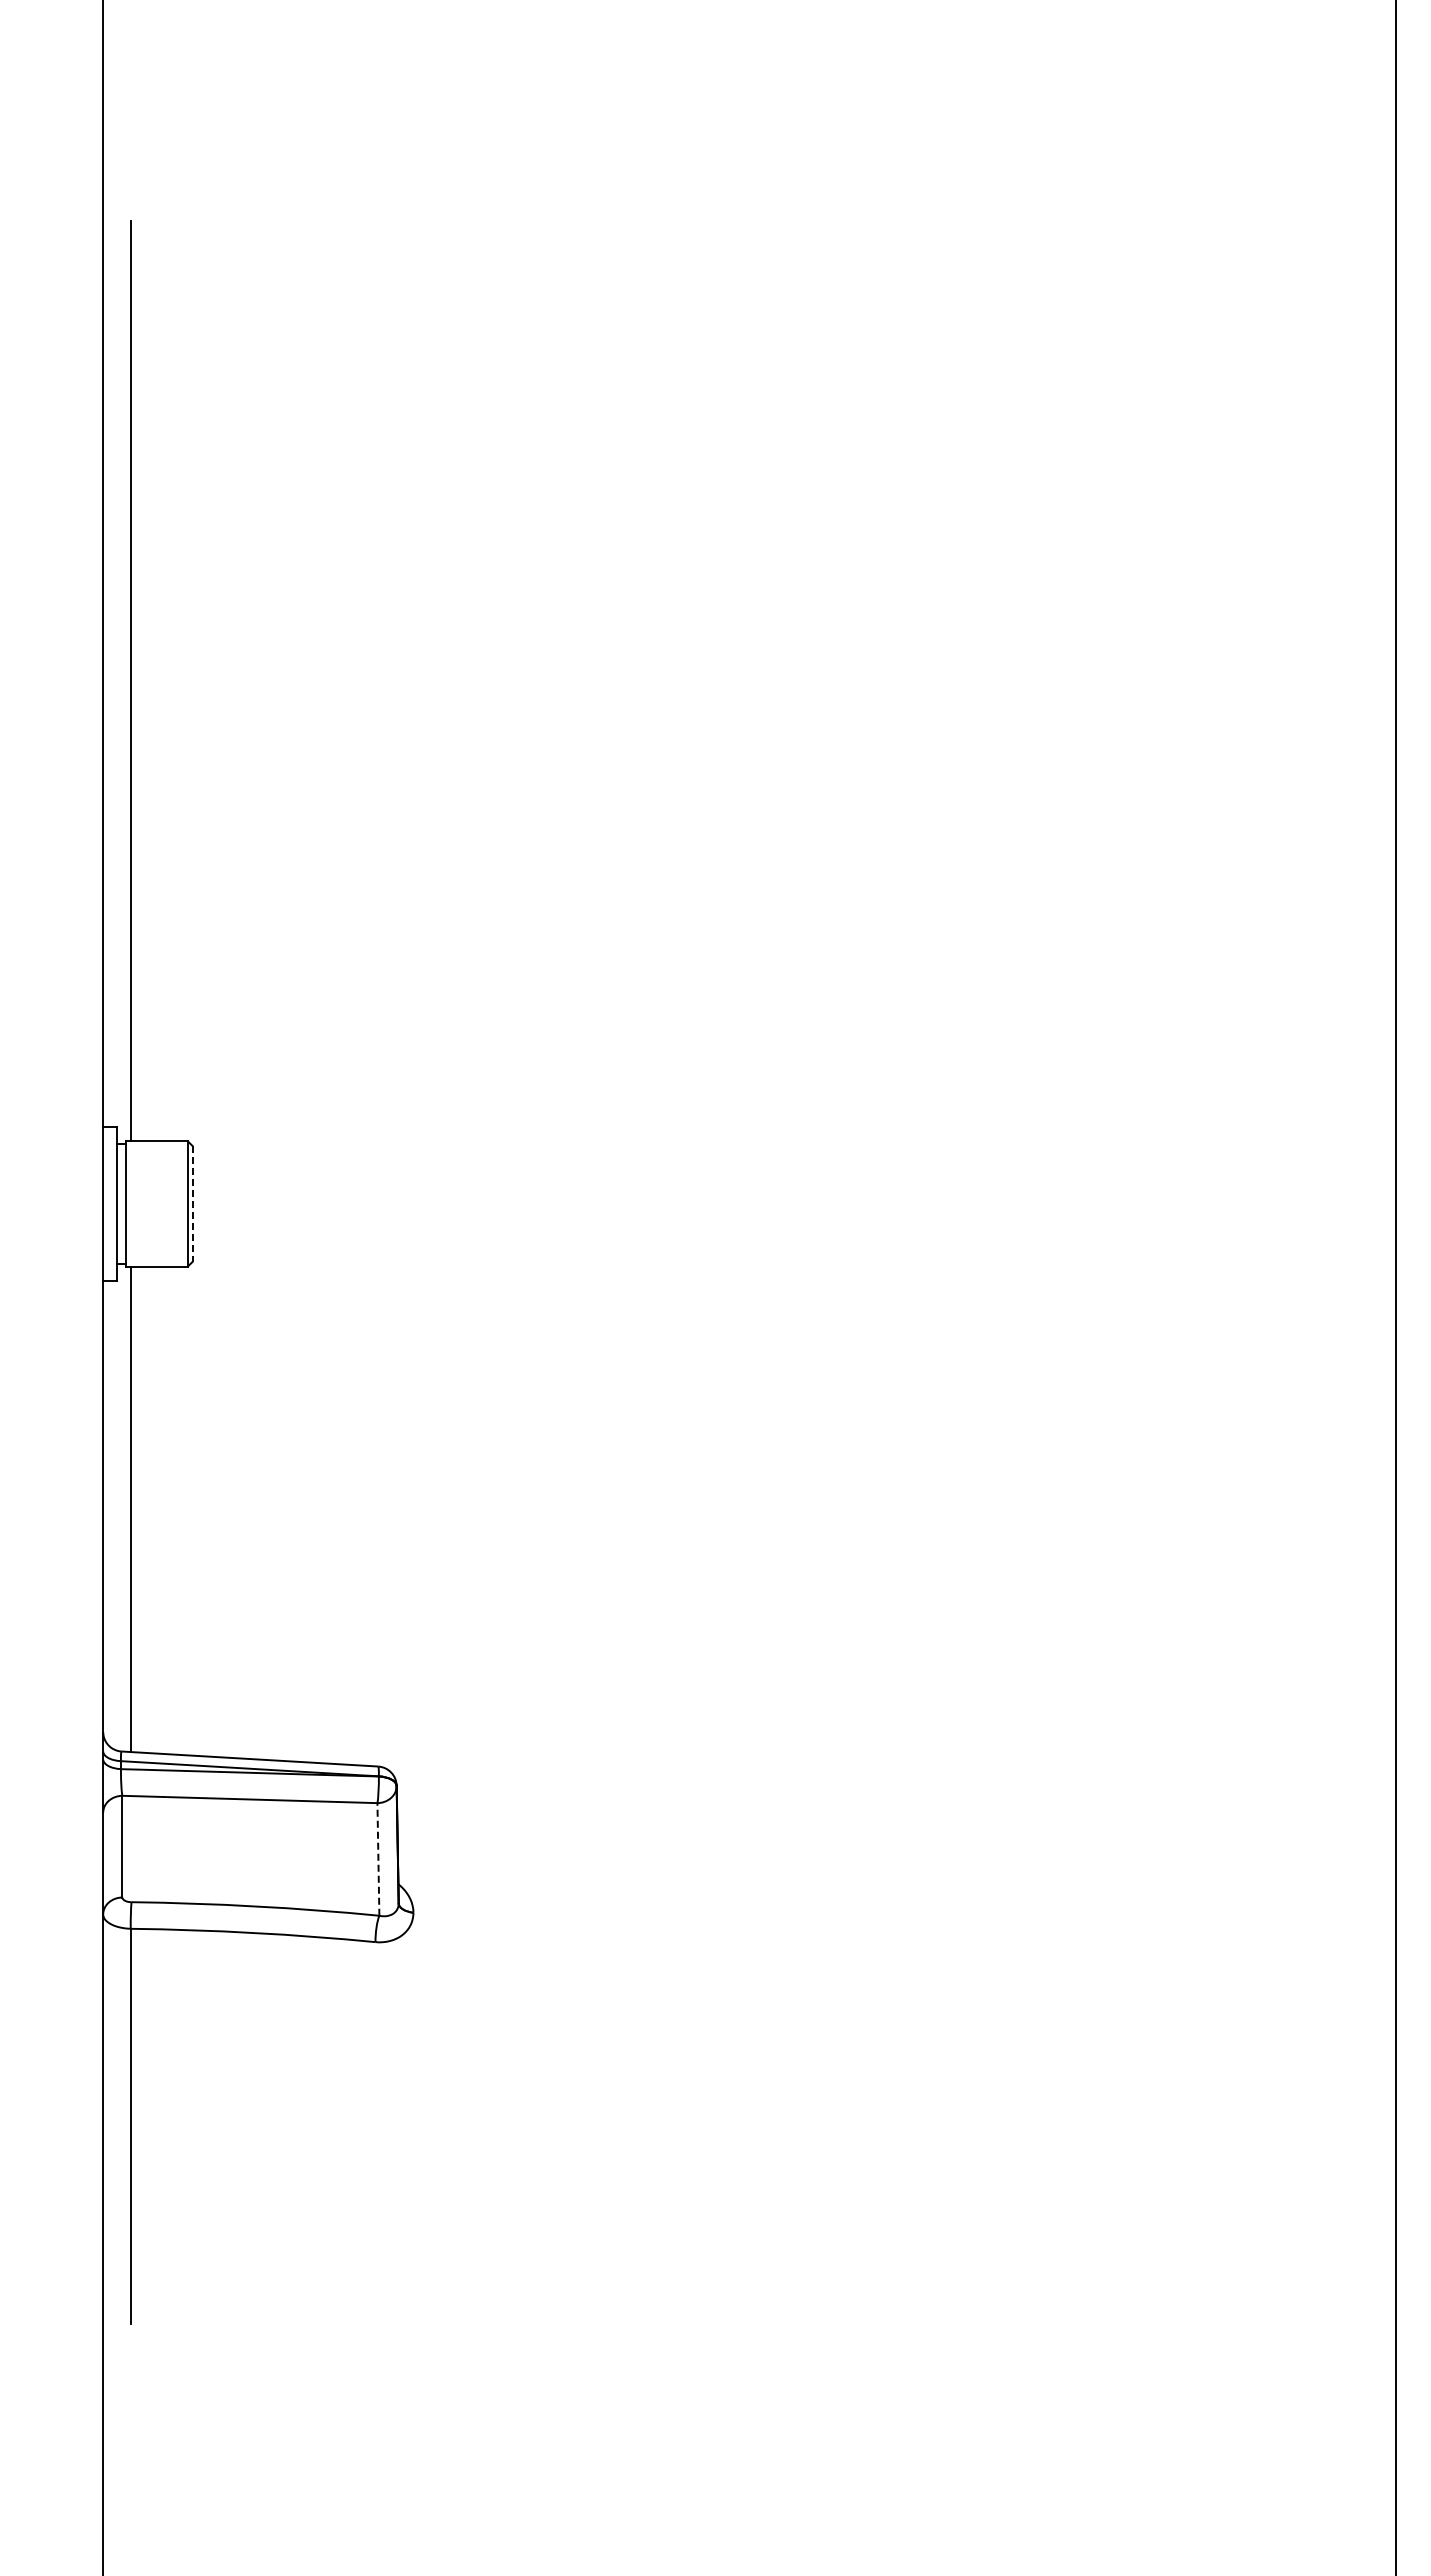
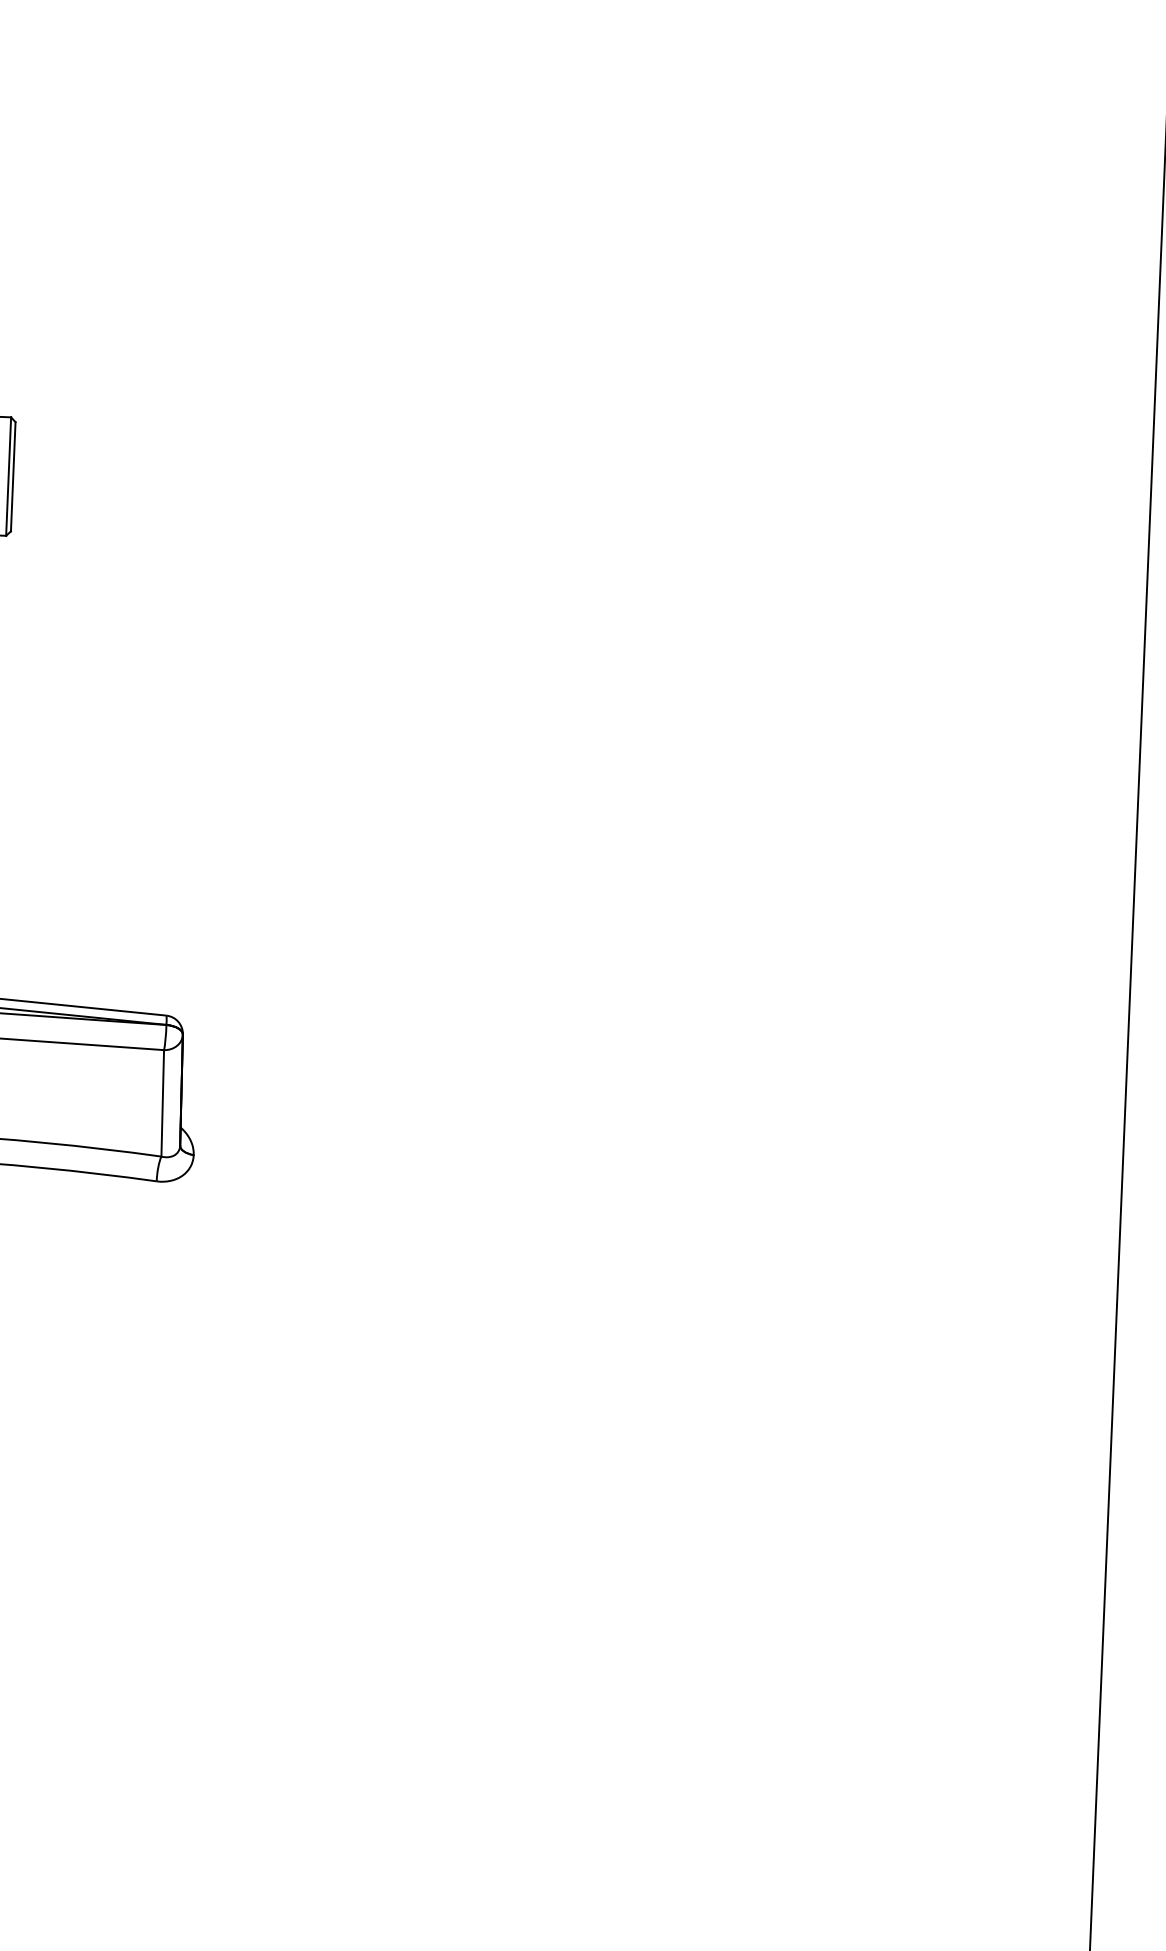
line: (192, 1203) -> (13, 476), dashed -> solid
line: (378, 1858) -> (162, 1102), dashed -> solid

